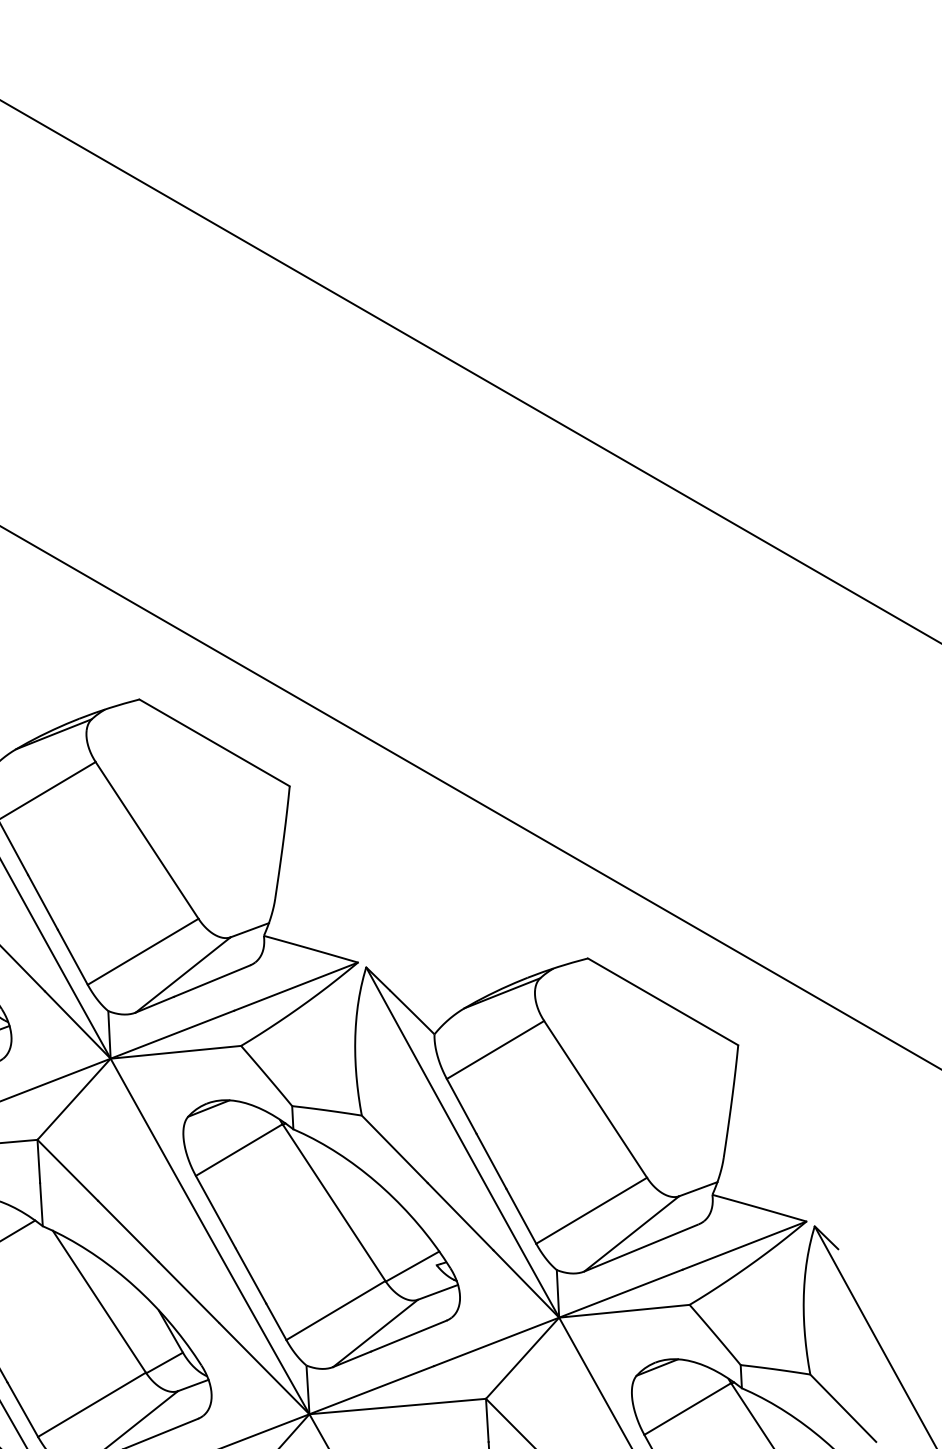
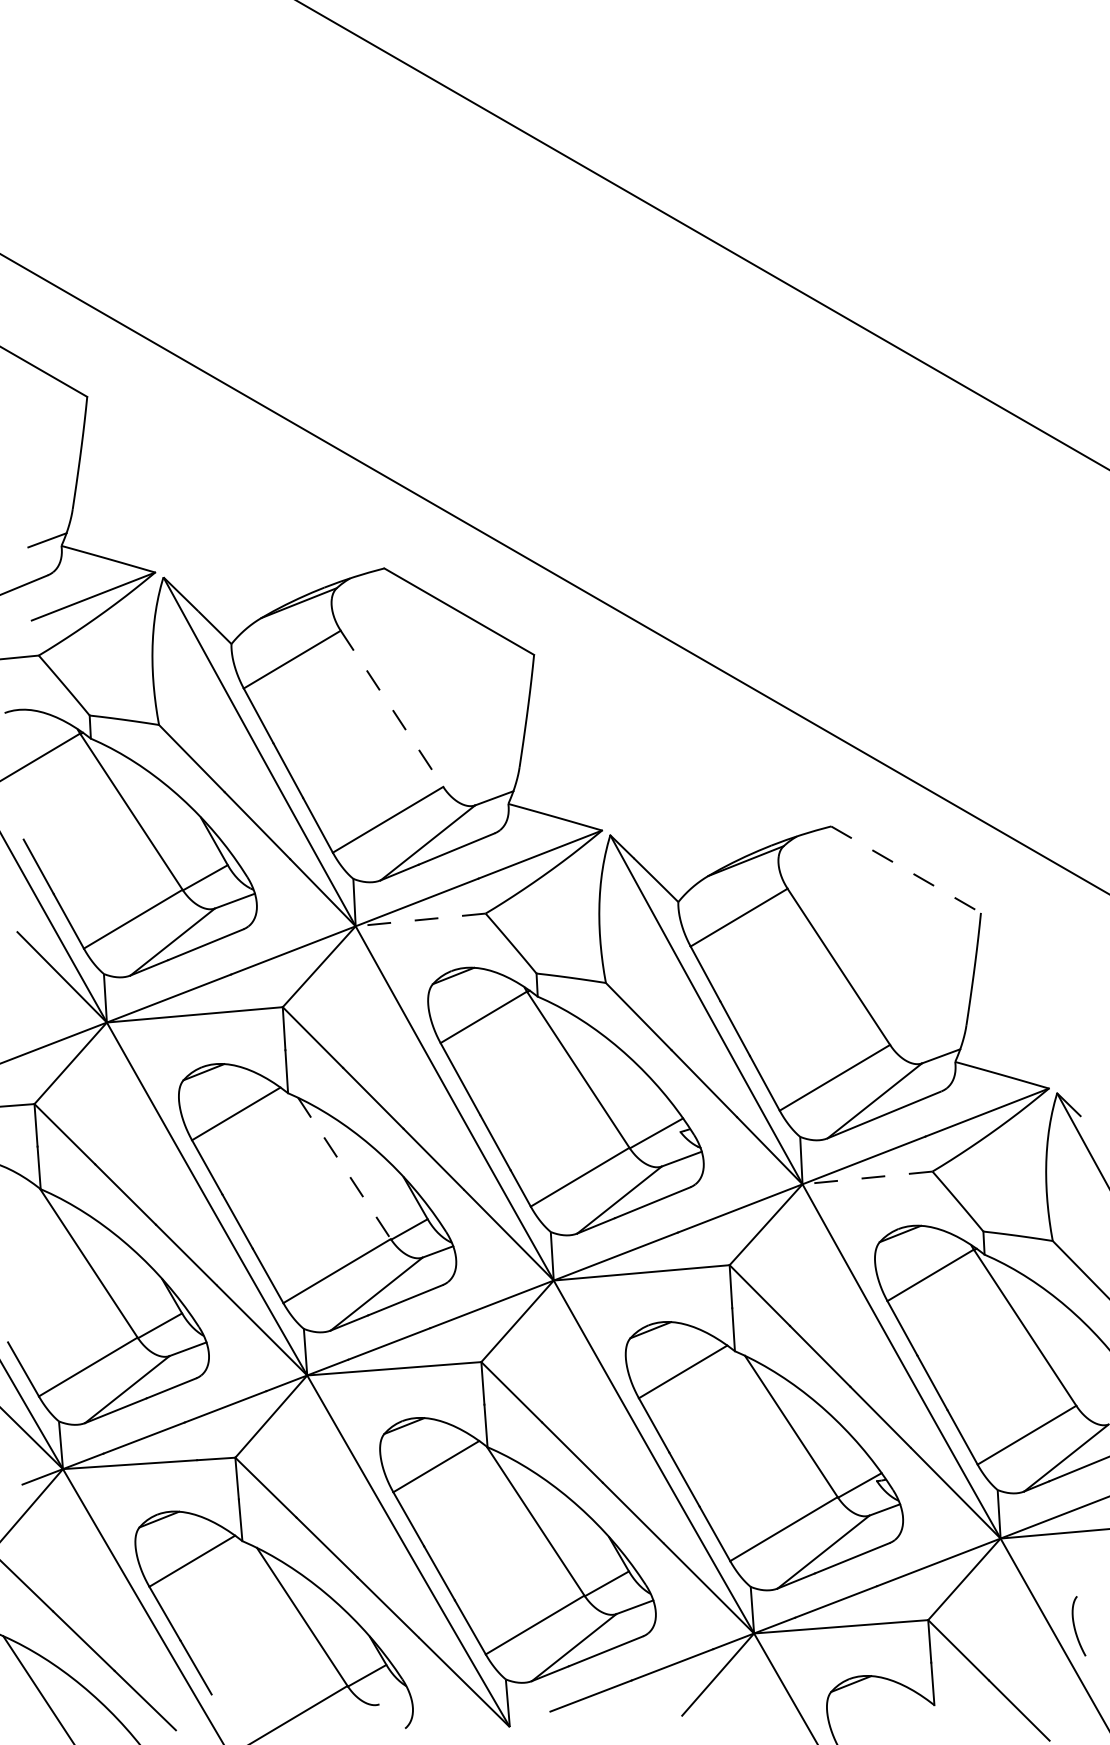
line: (147, 841) -> (392, 709), solid -> dashed
line: (663, 1001) -> (906, 869), solid -> dashed
line: (175, 1051) -> (420, 919), solid -> dashed
line: (99, 1301) -> (344, 1168), solid -> dashed
line: (624, 1311) -> (867, 1178), solid -> dashed

